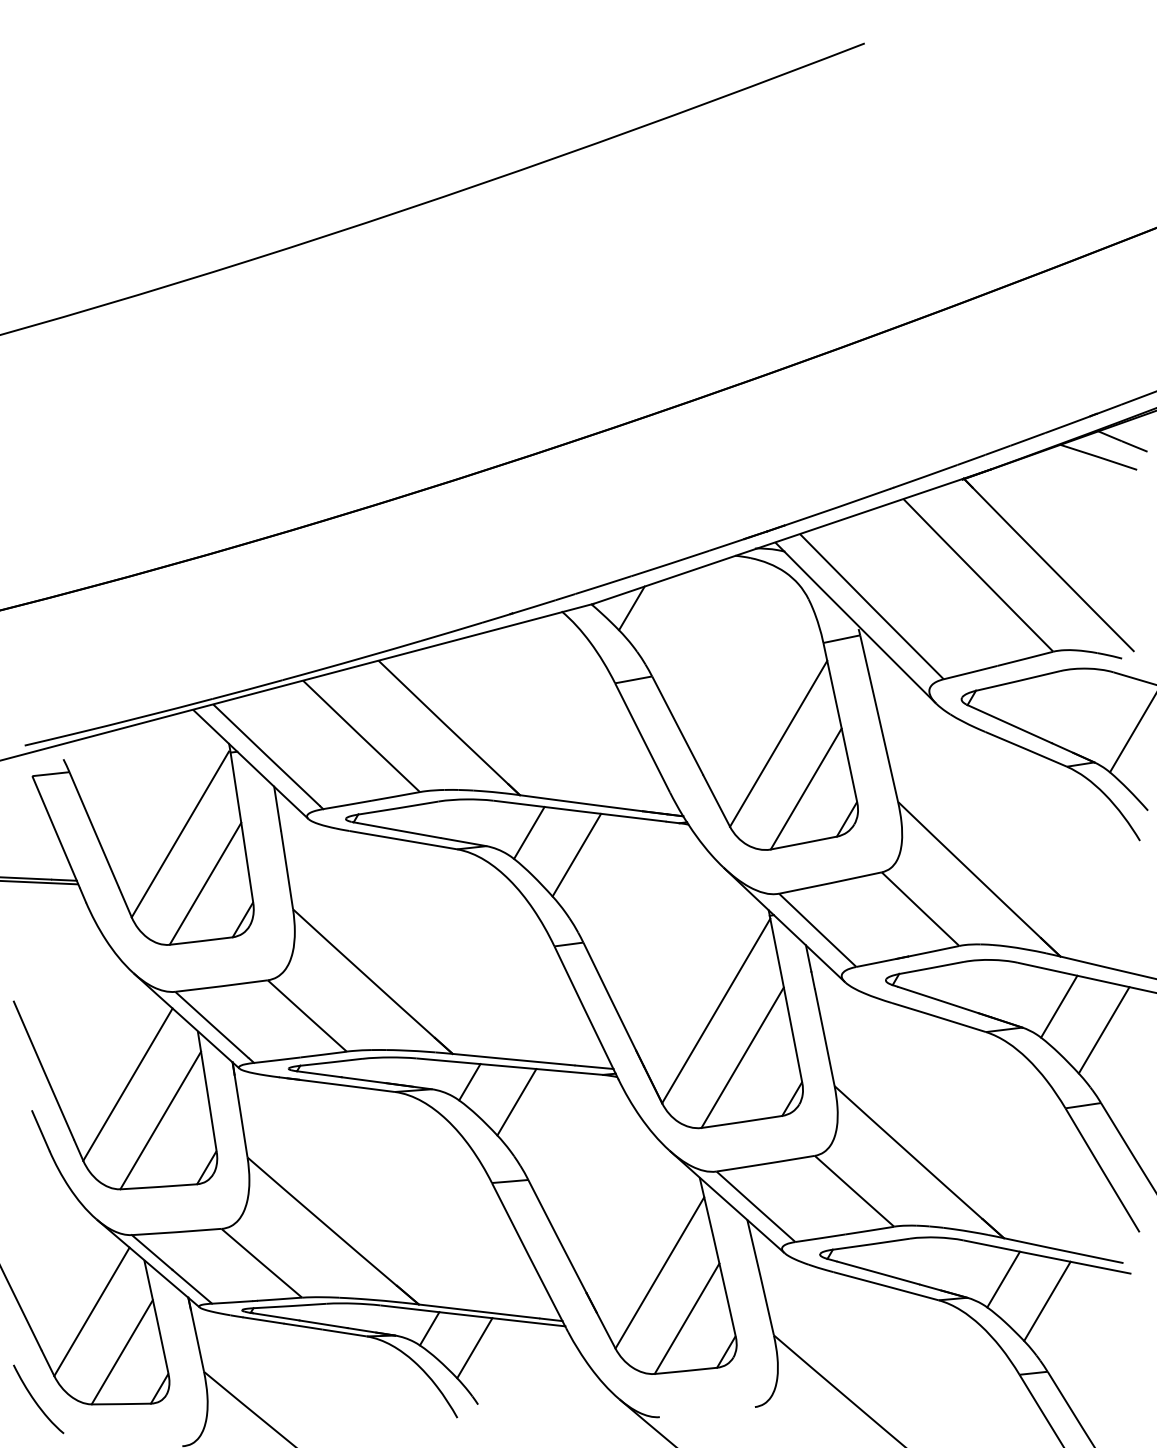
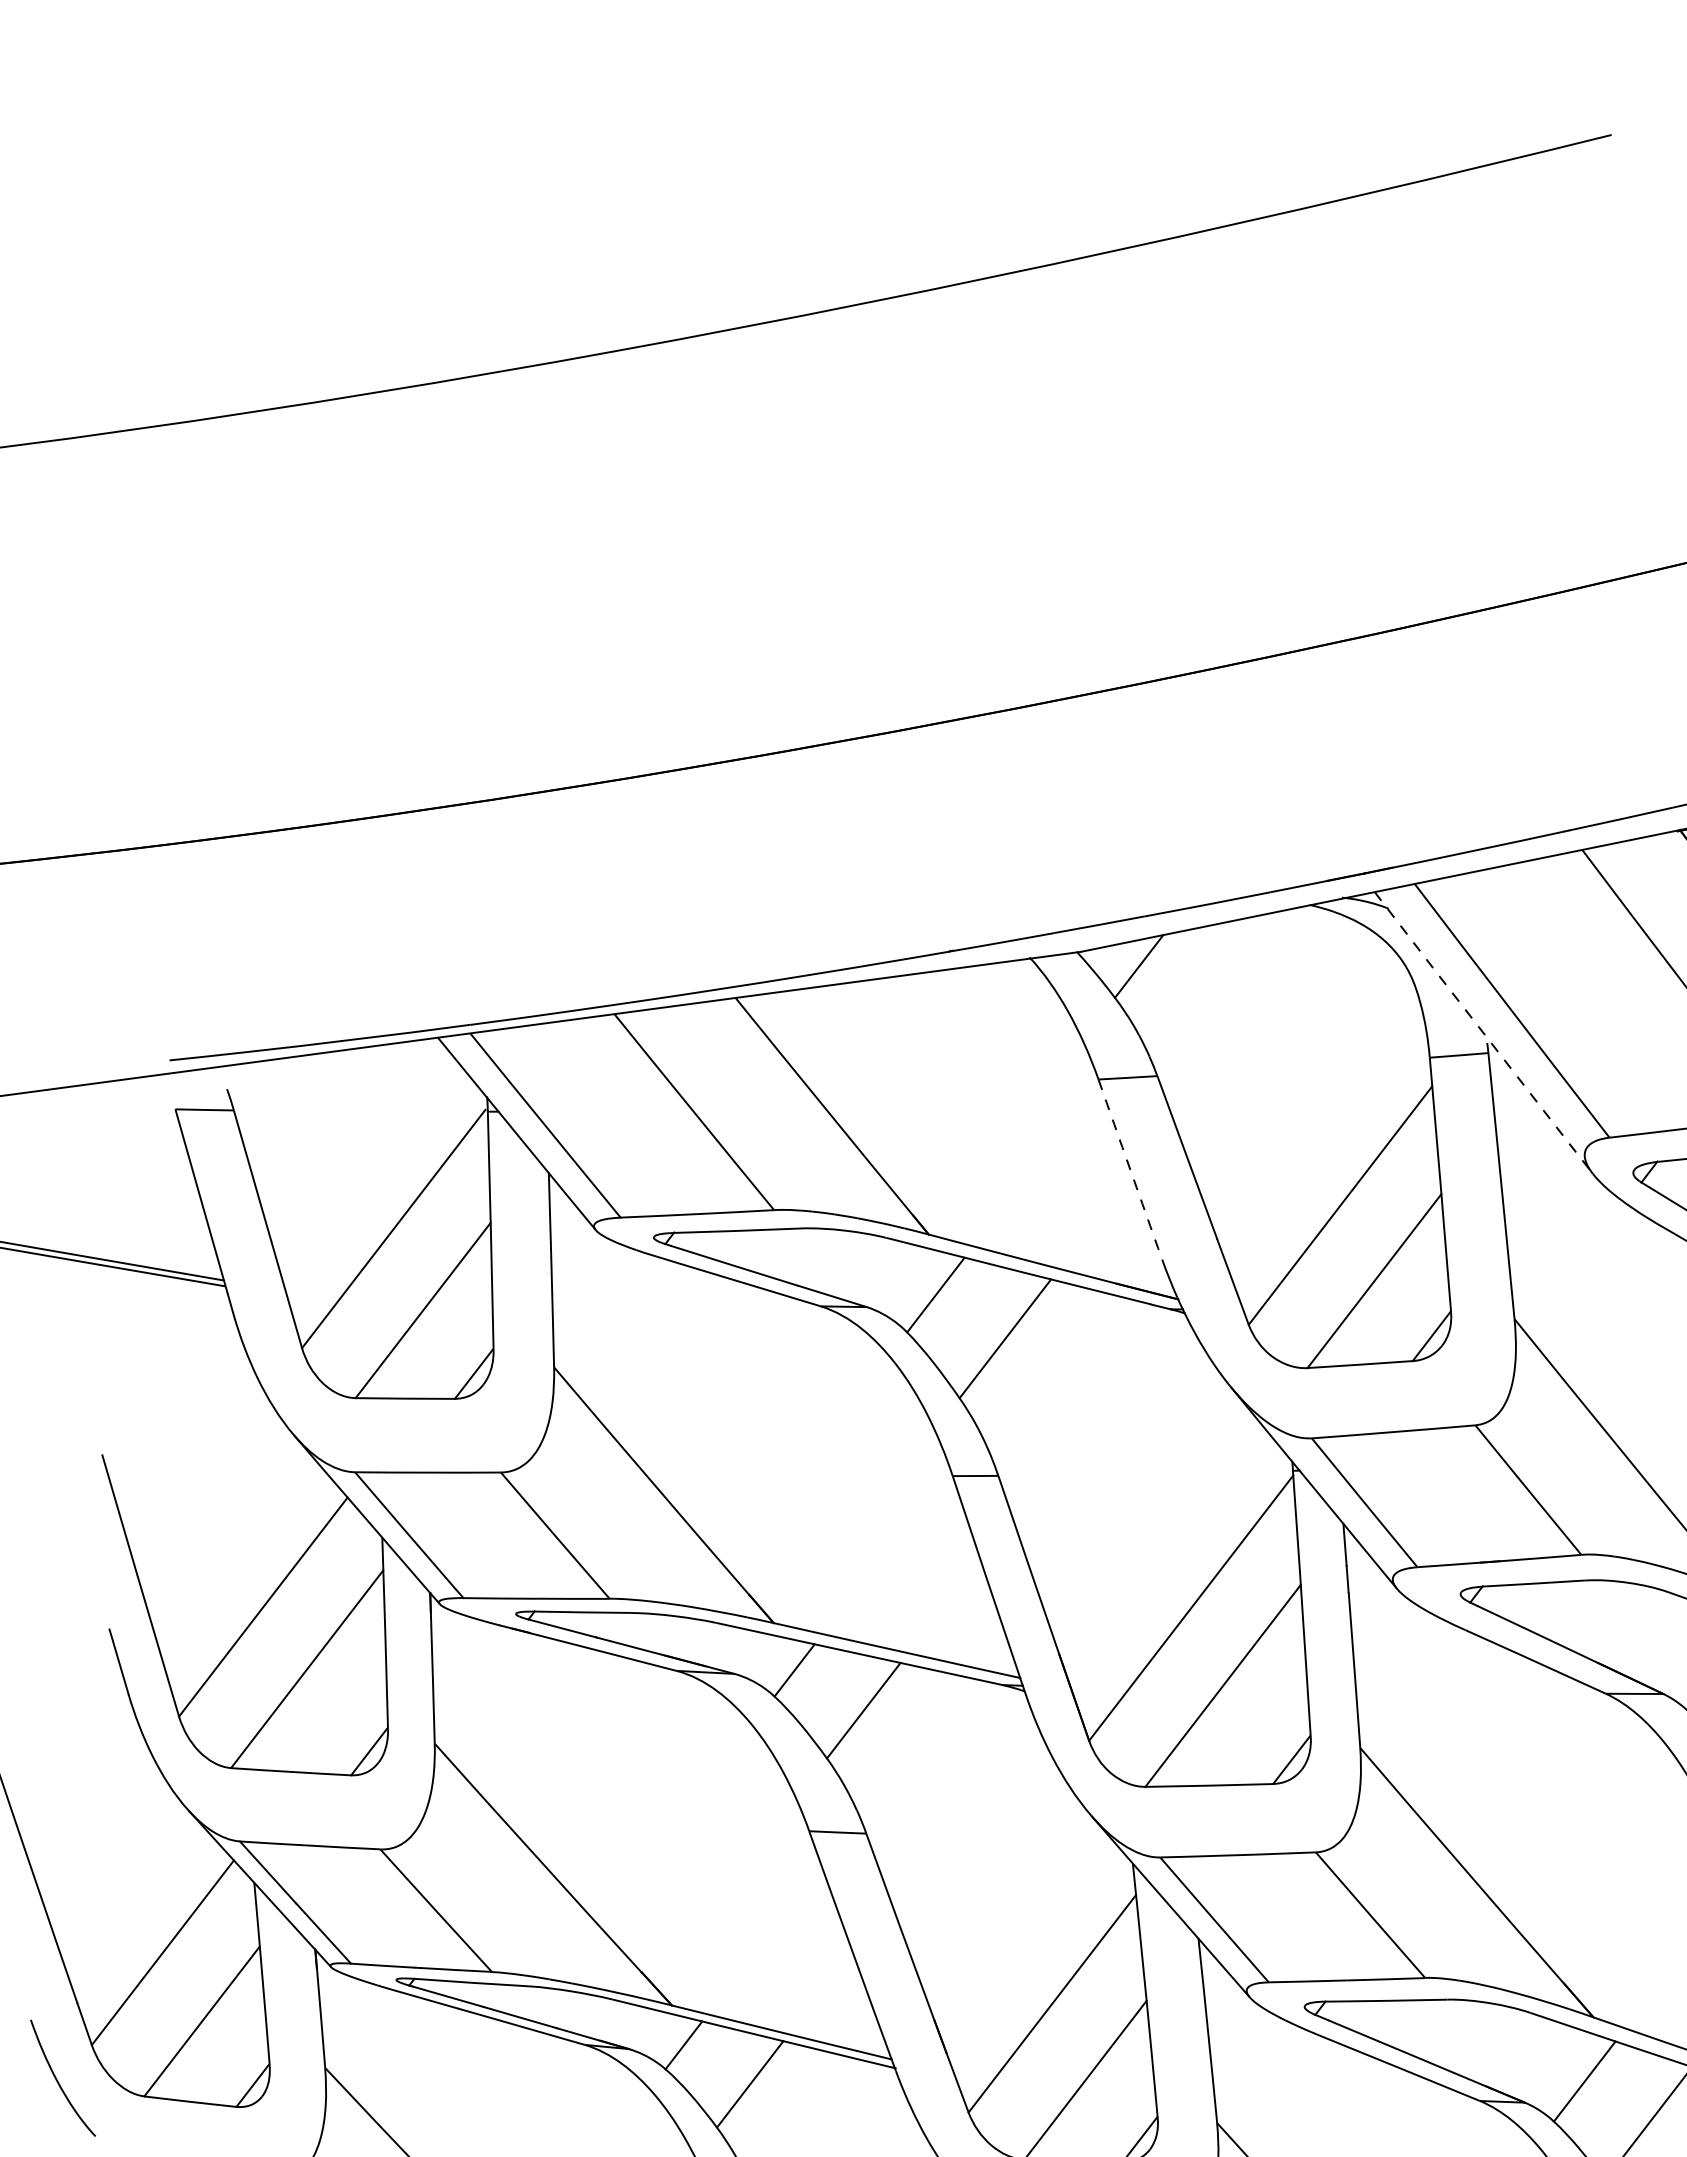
line: (856, 623) -> (1484, 1033), solid -> dashed
arc: (642, 738) -> (1130, 1170), solid -> dashed

